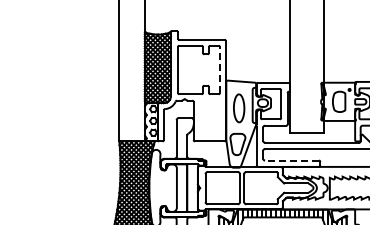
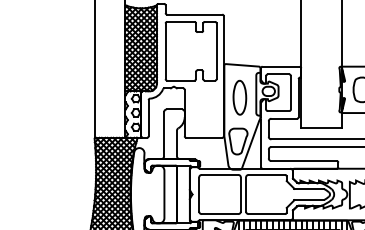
line: (220, 70) -> (217, 51), dashed -> solid
line: (292, 160) -> (304, 160), dashed -> solid

